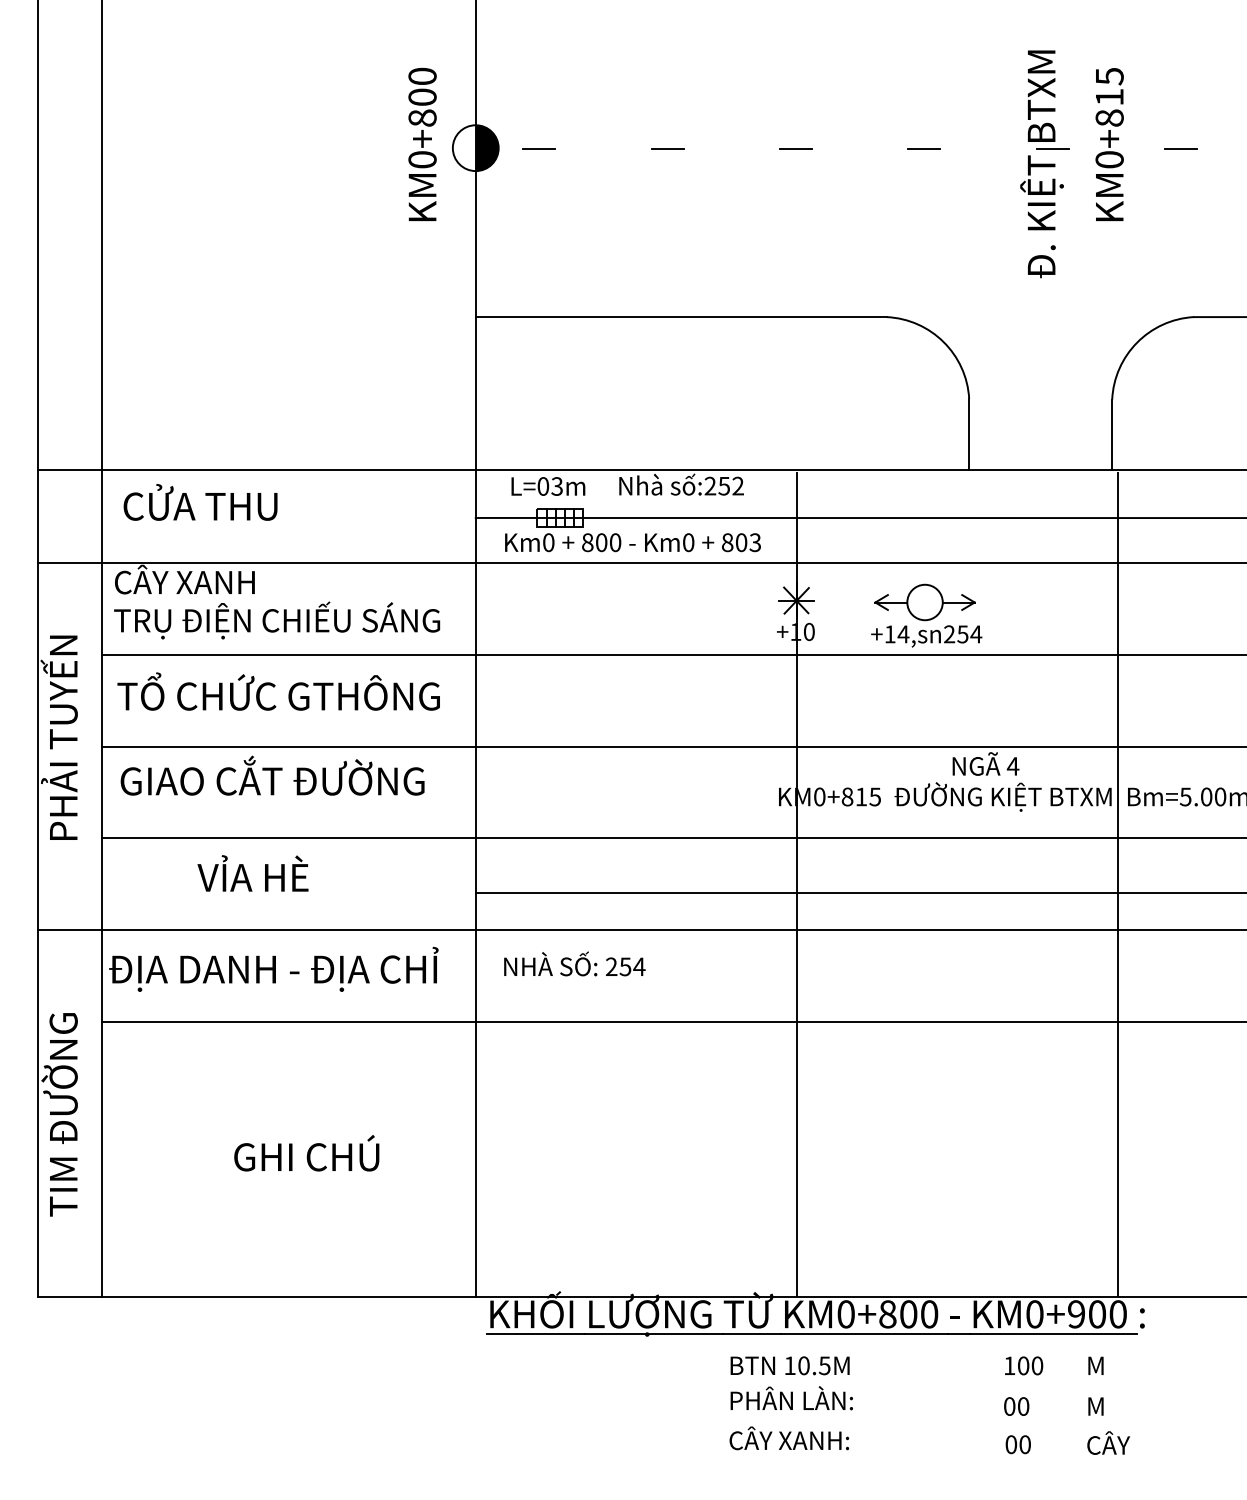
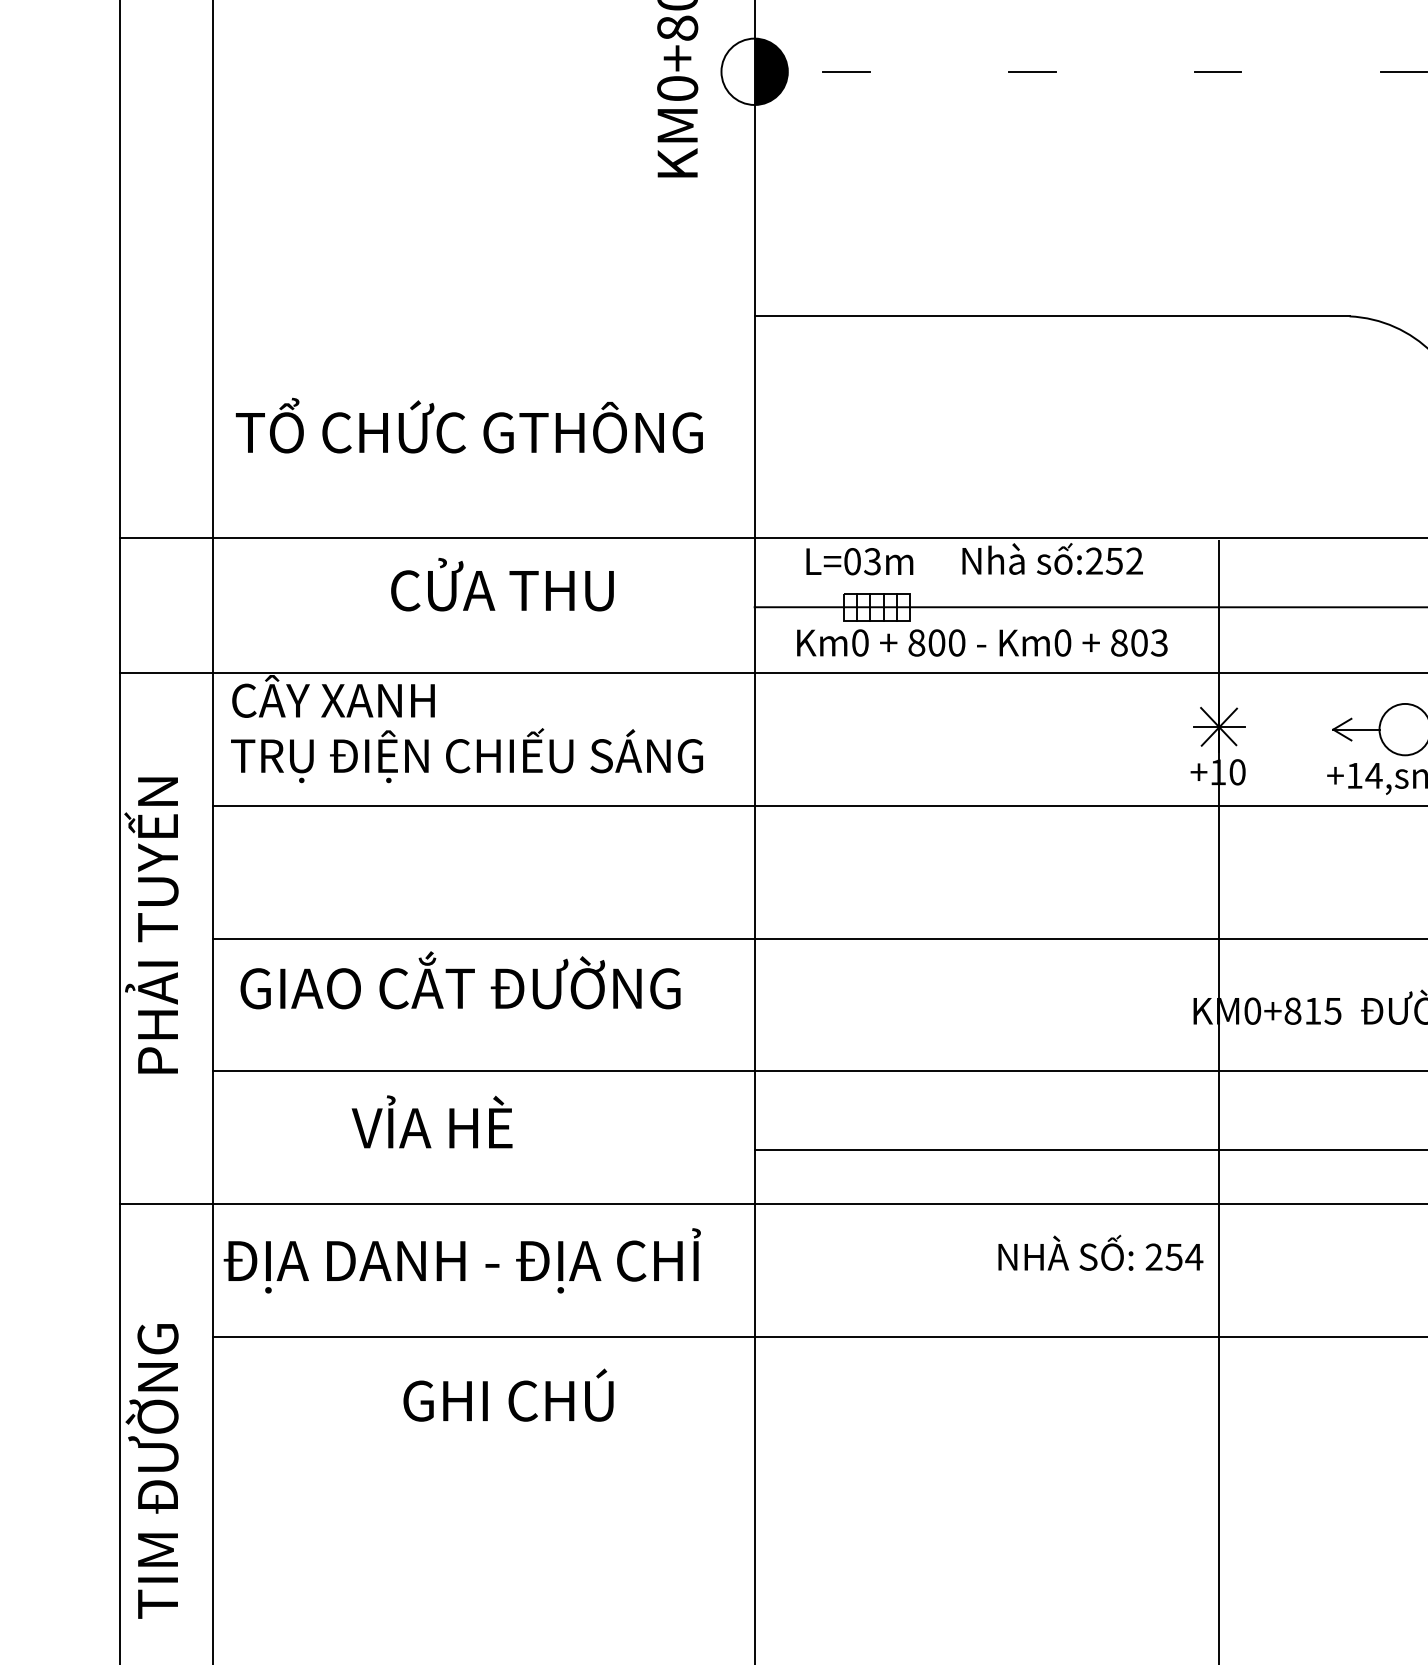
text: (200, 502) -> (502, 584), moved
text: (278, 691) -> (469, 425), moved
text: (574, 963) -> (1100, 1252), moved
text: (306, 1153) -> (508, 1395), moved

